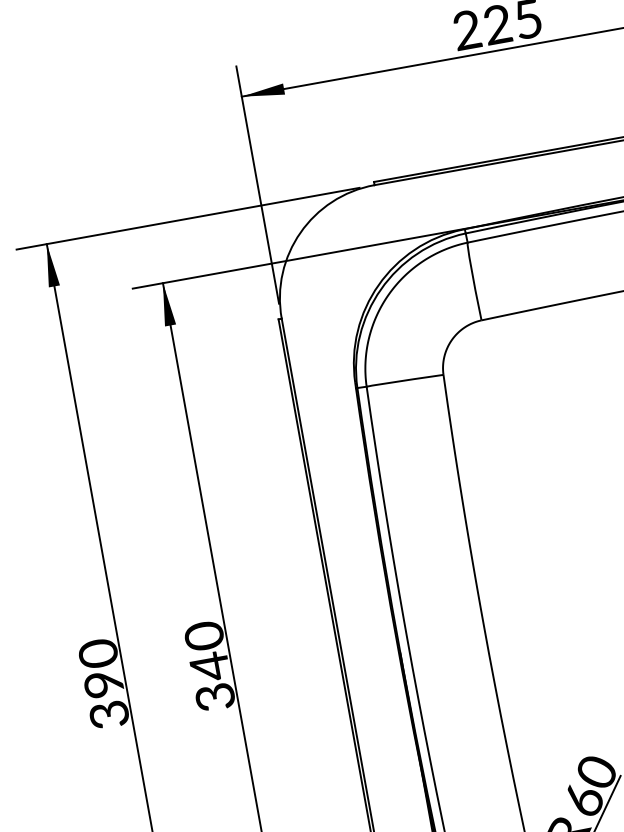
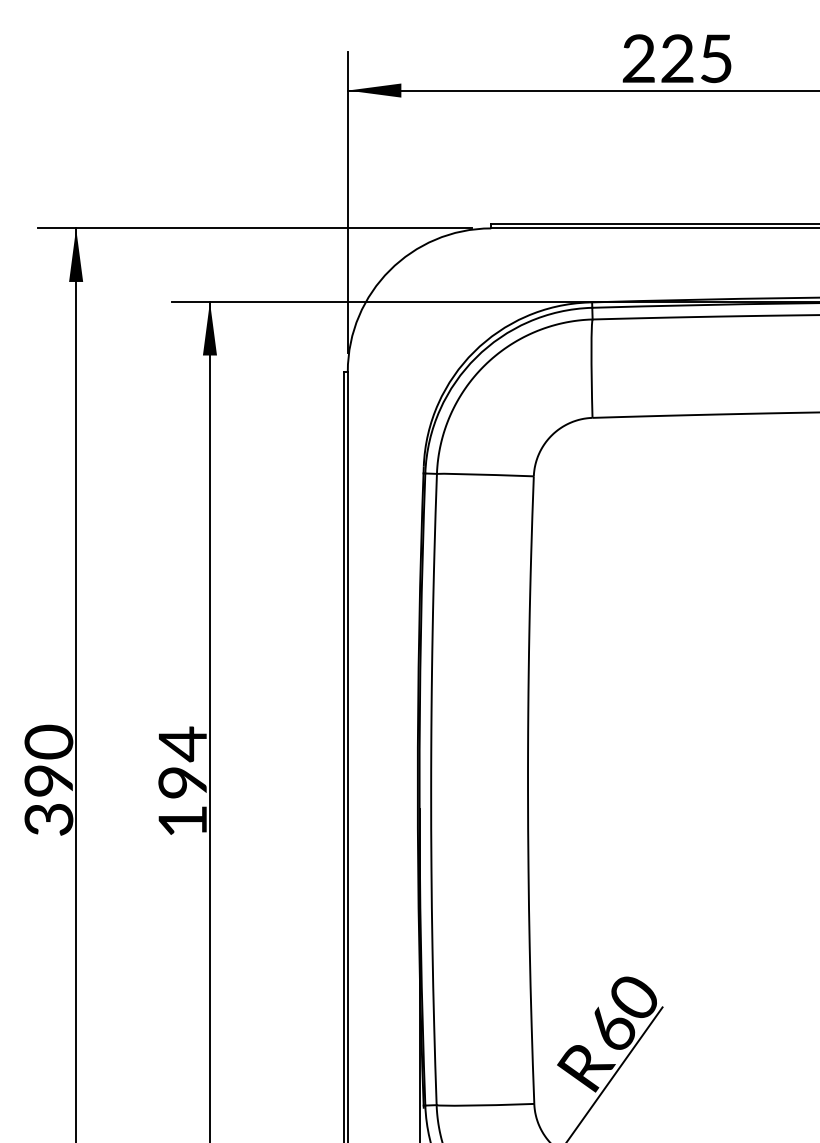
text: (209, 665) -> (182, 781), 340 -> 194

